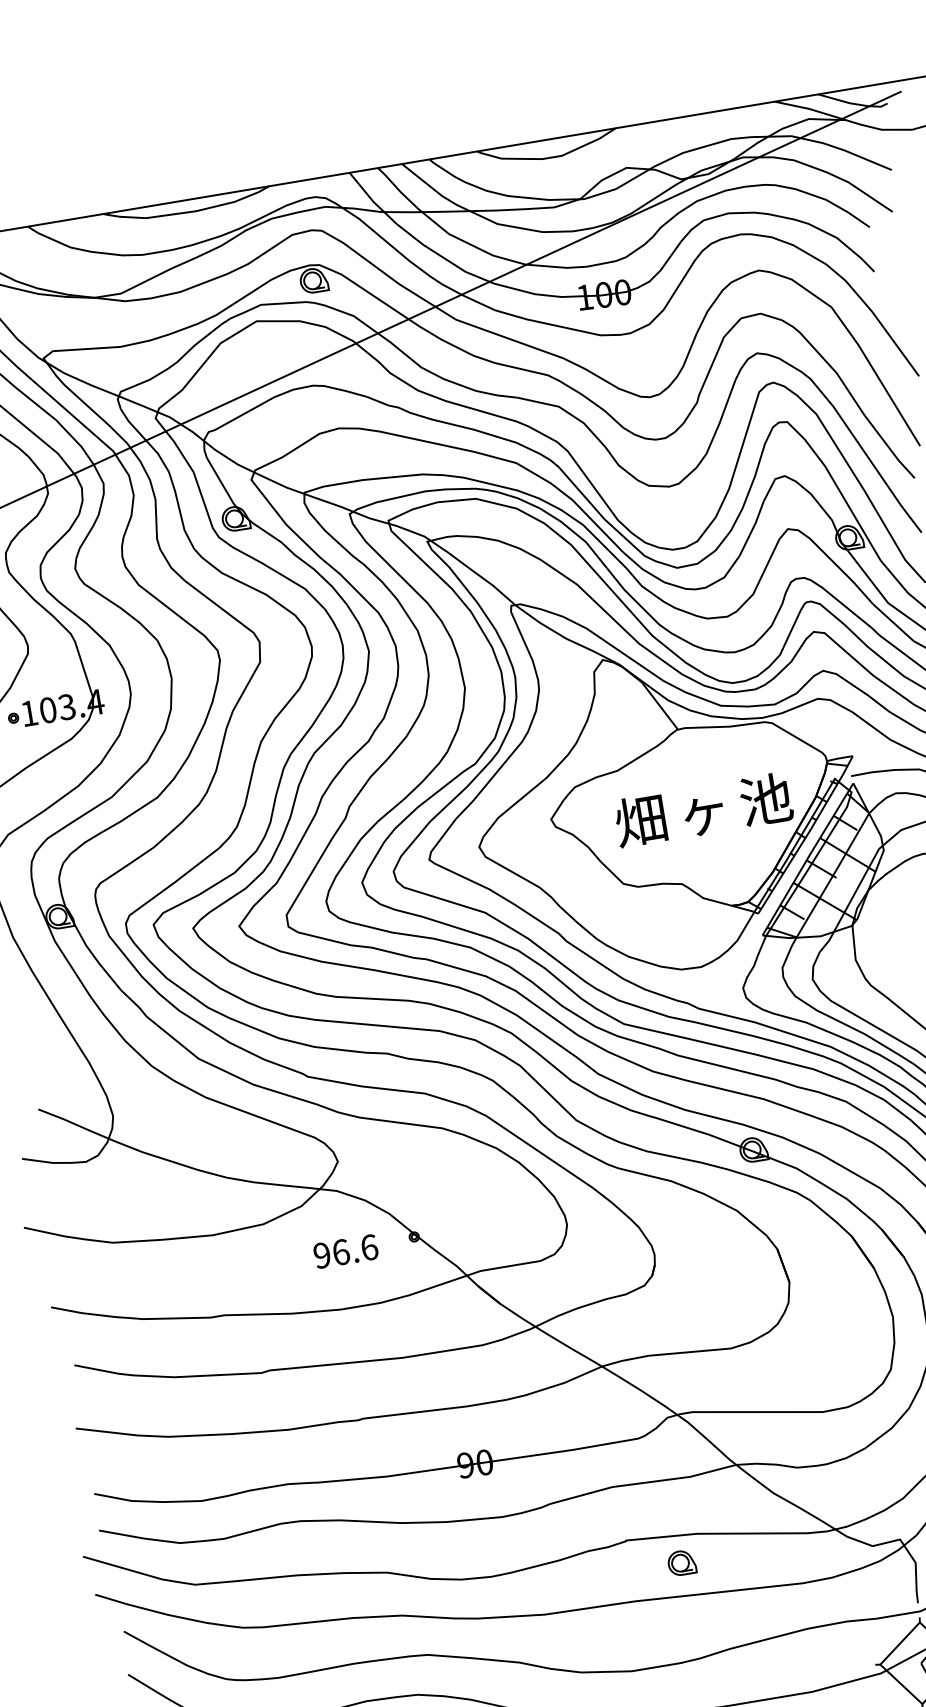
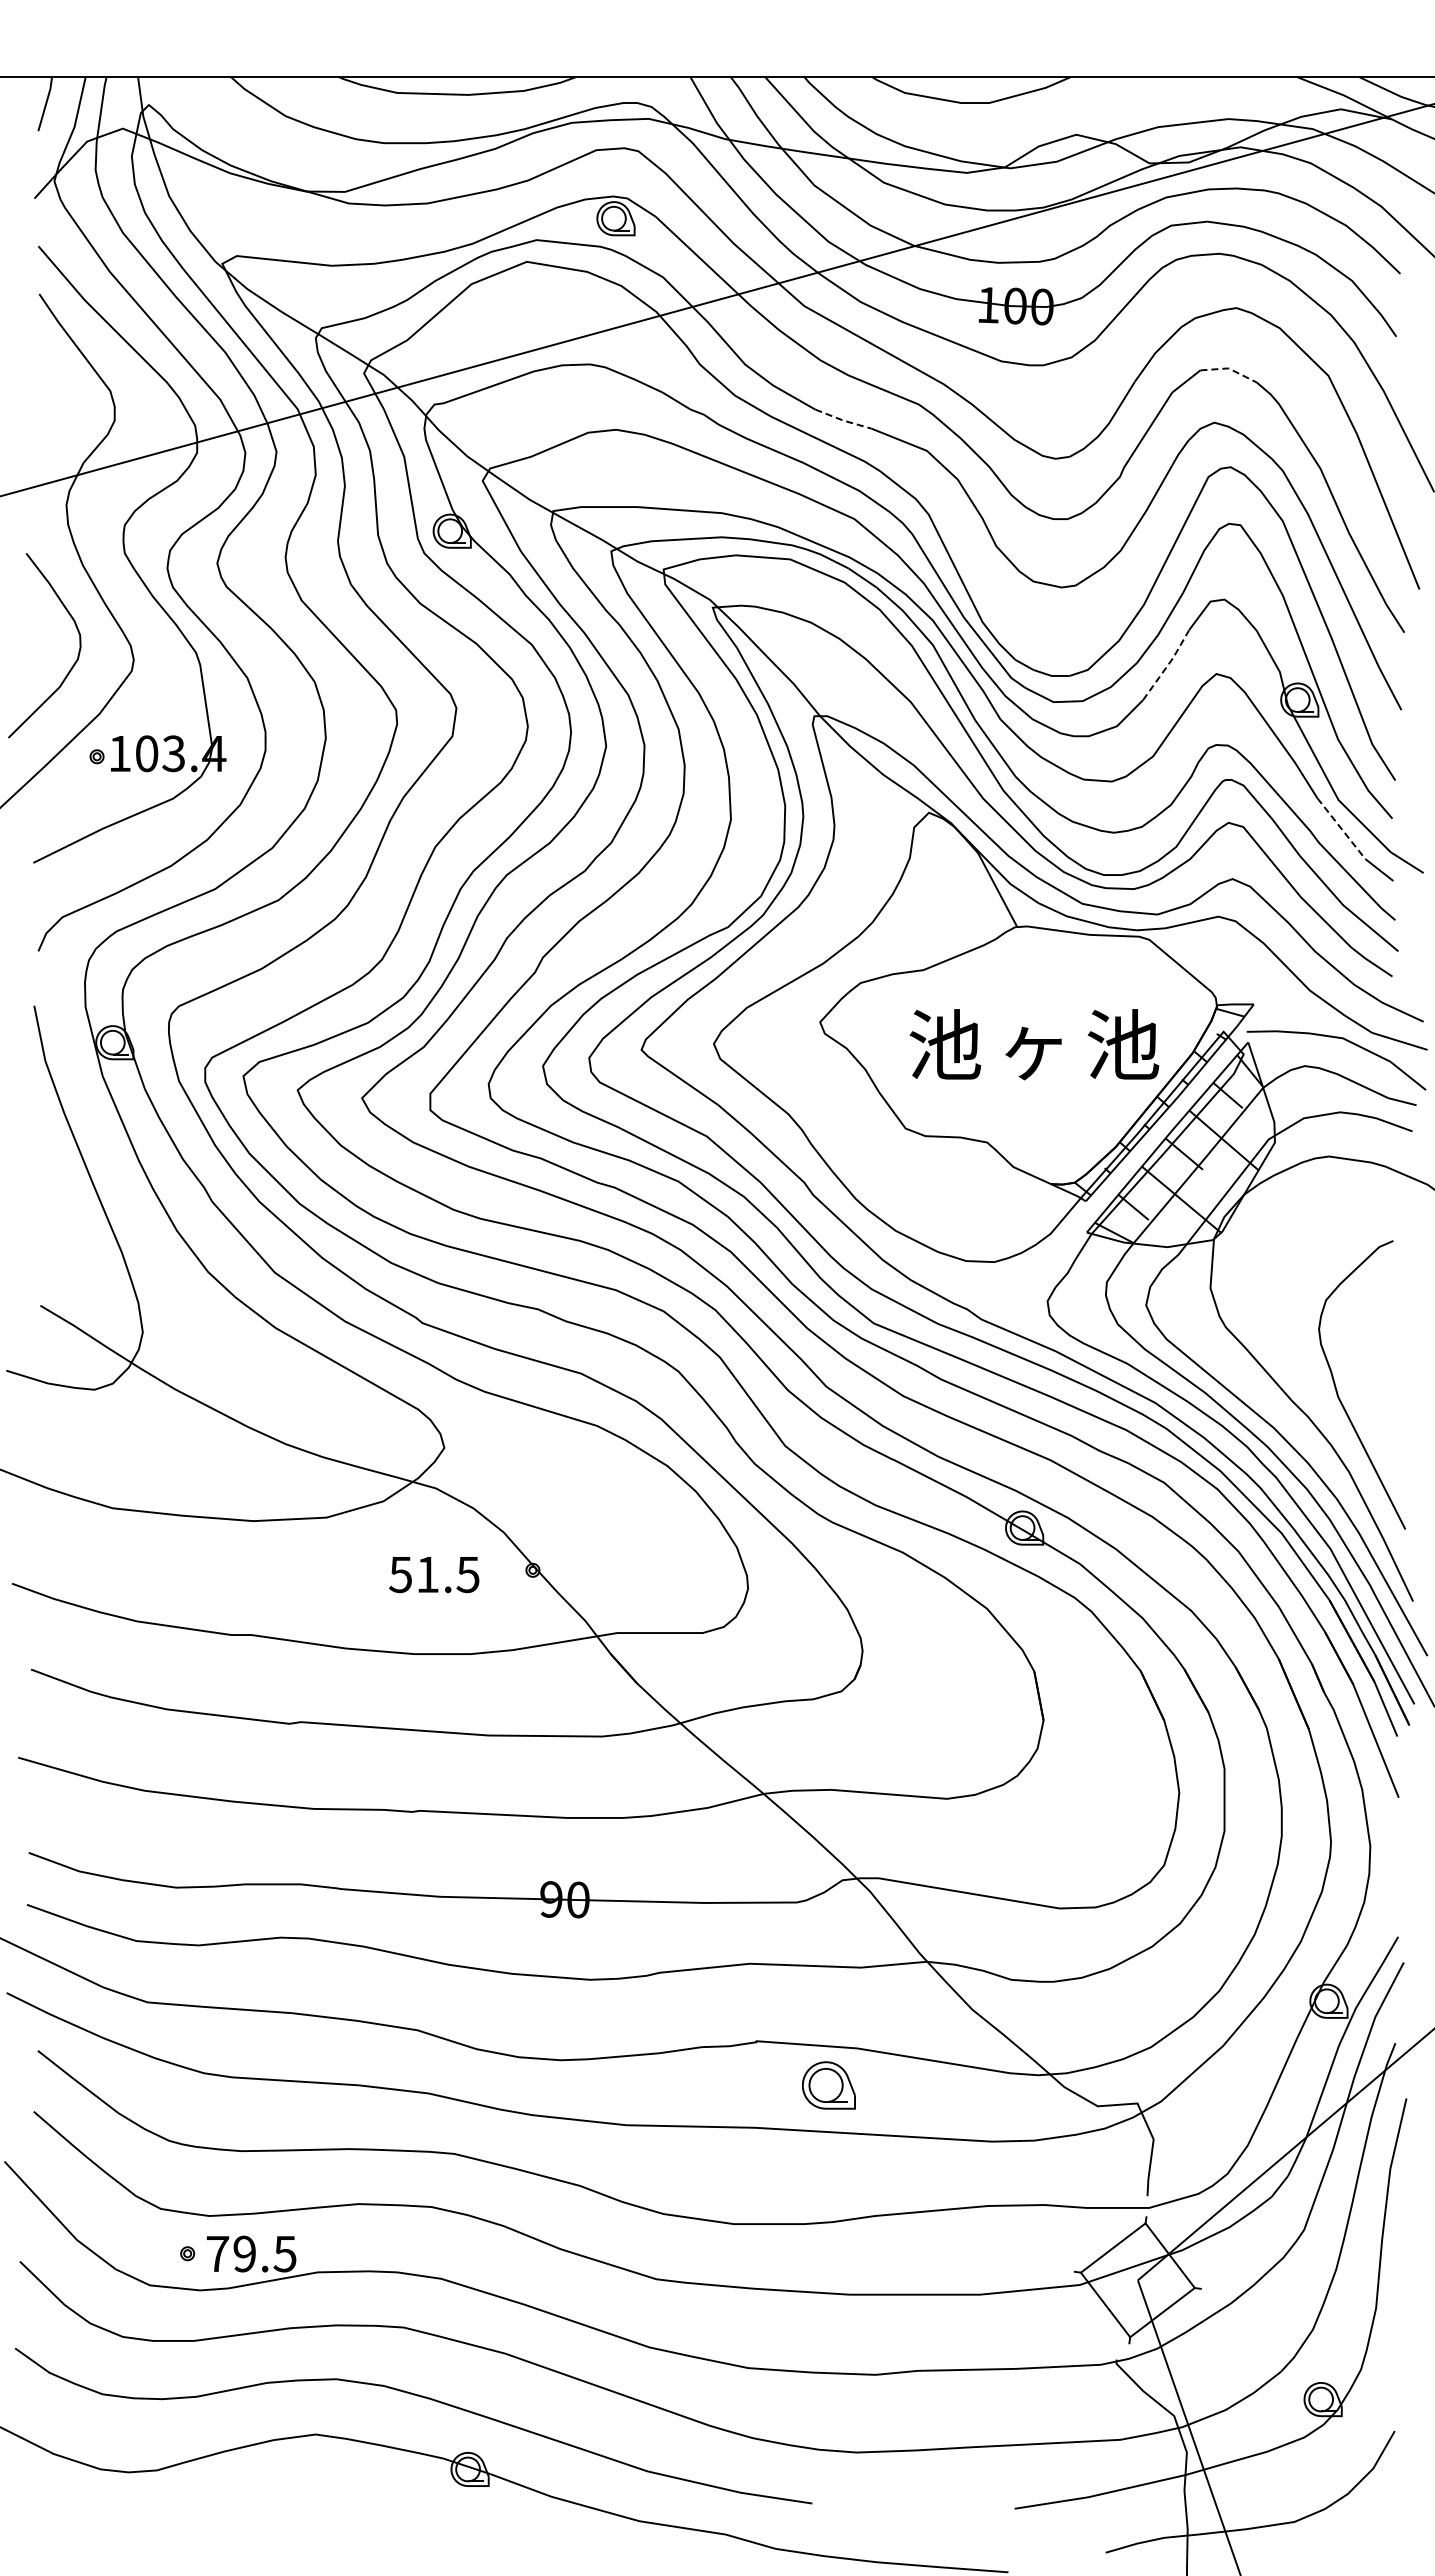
line: (761, 313) -> (1229, 368), solid -> dashed
line: (496, 395) -> (843, 420), solid -> dashed
line: (753, 528) -> (1168, 665), solid -> dashed
line: (893, 622) -> (1341, 828), solid -> dashed
text: (641, 820) -> (945, 1044), 畑 -> 池
text: (345, 1251) -> (434, 1574), 96.6 -> 51.5
part: (681, 1562) -> (828, 2084), size x1.4

